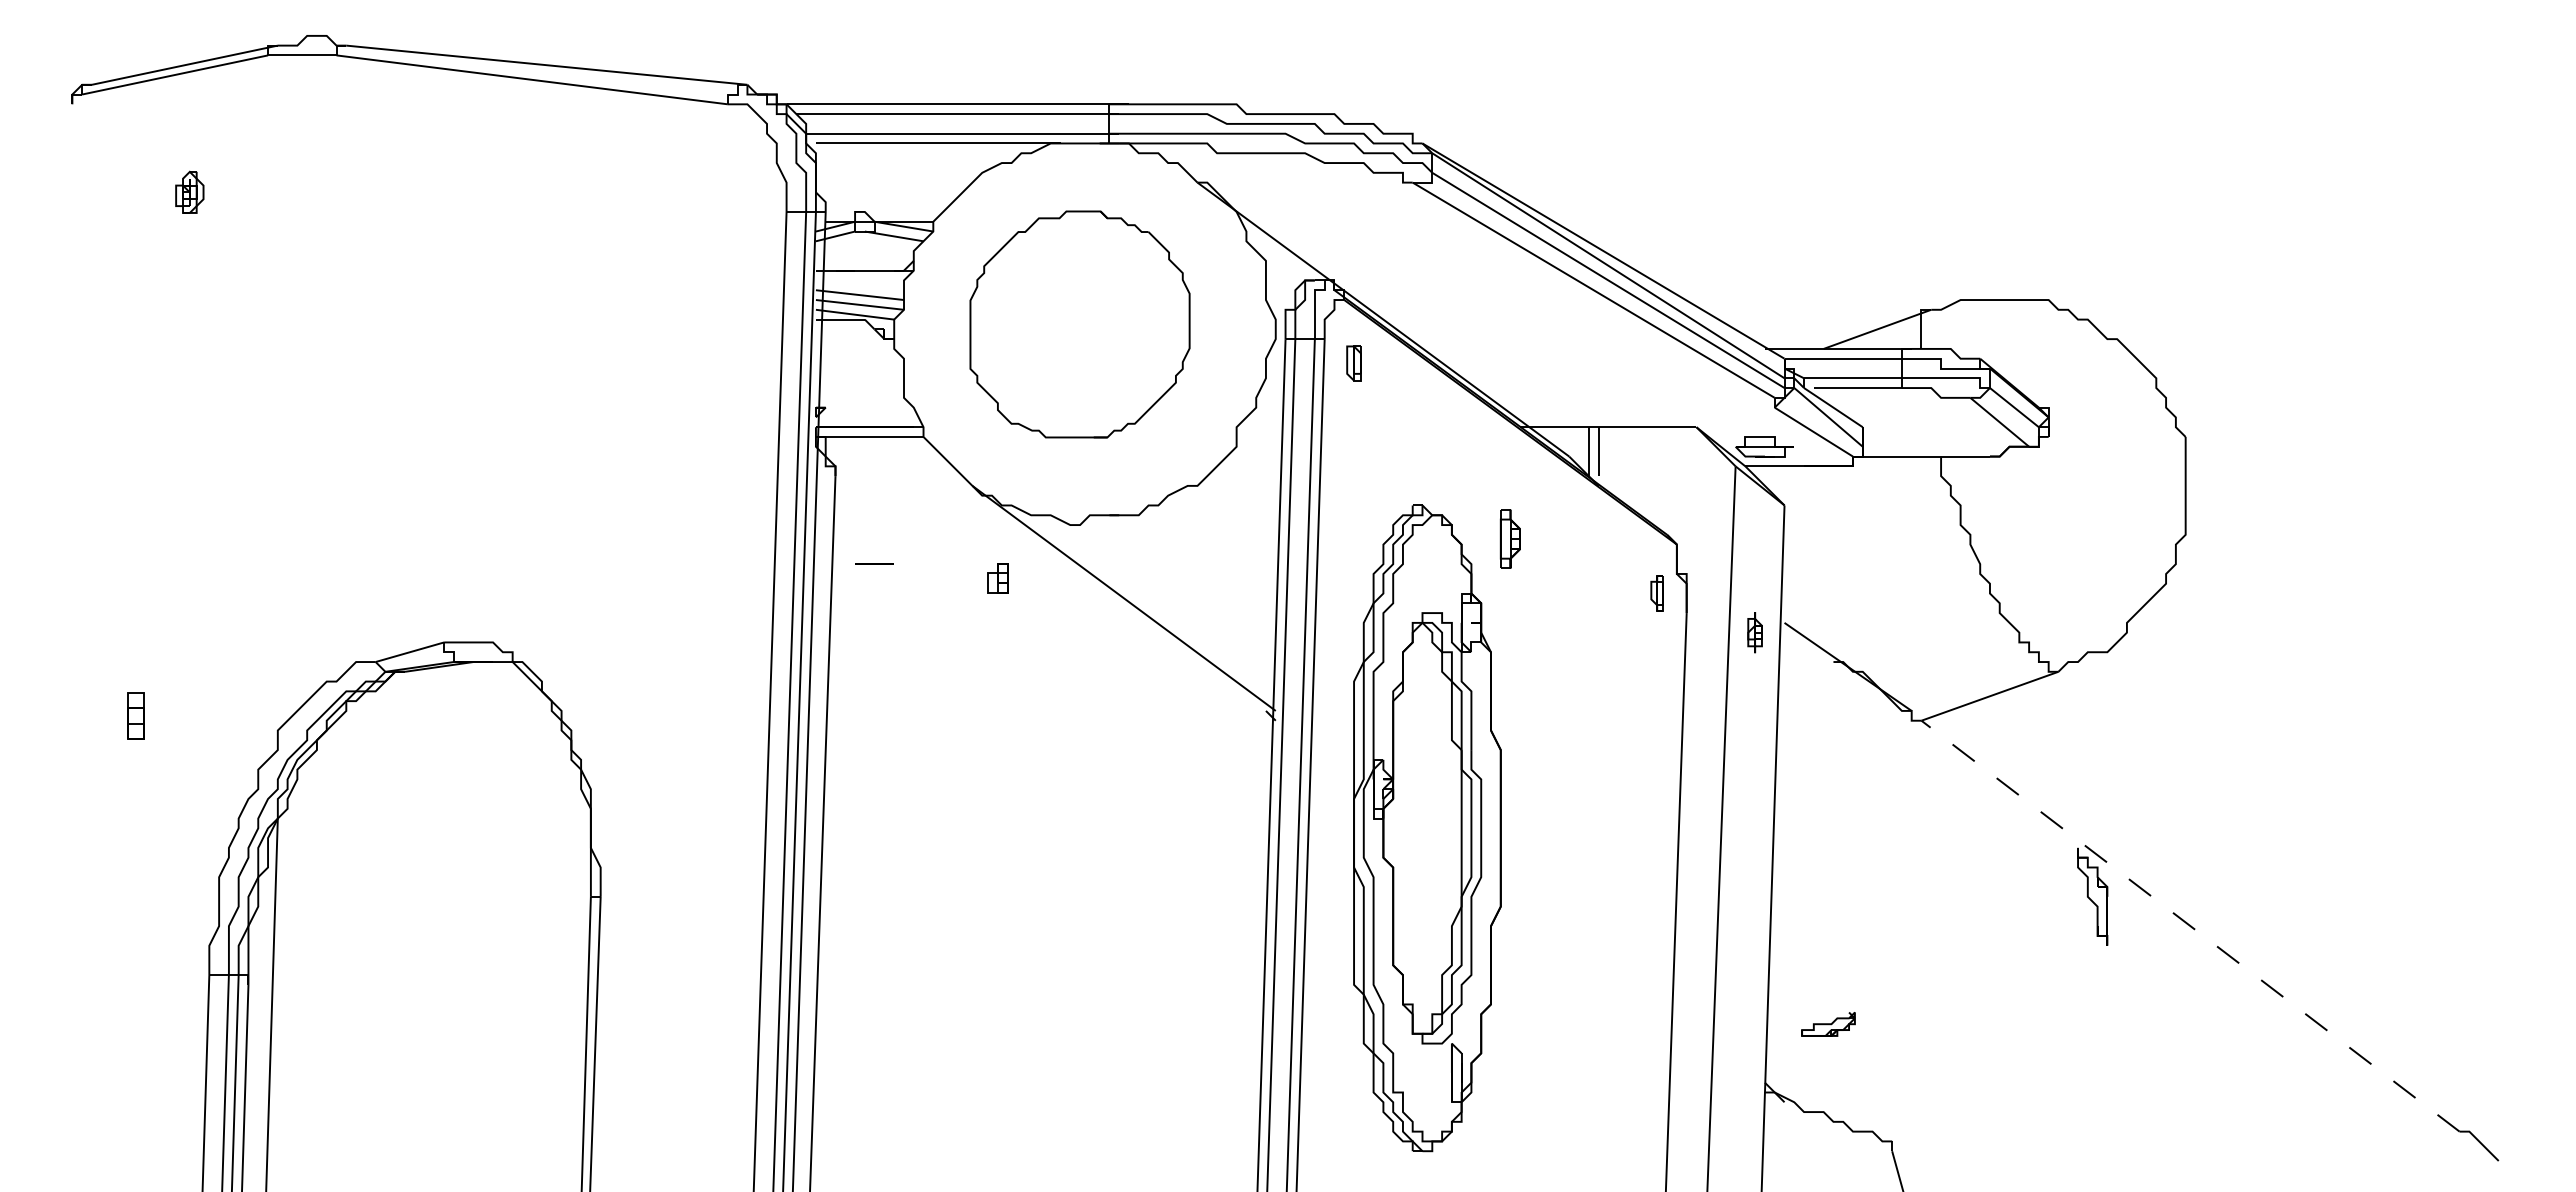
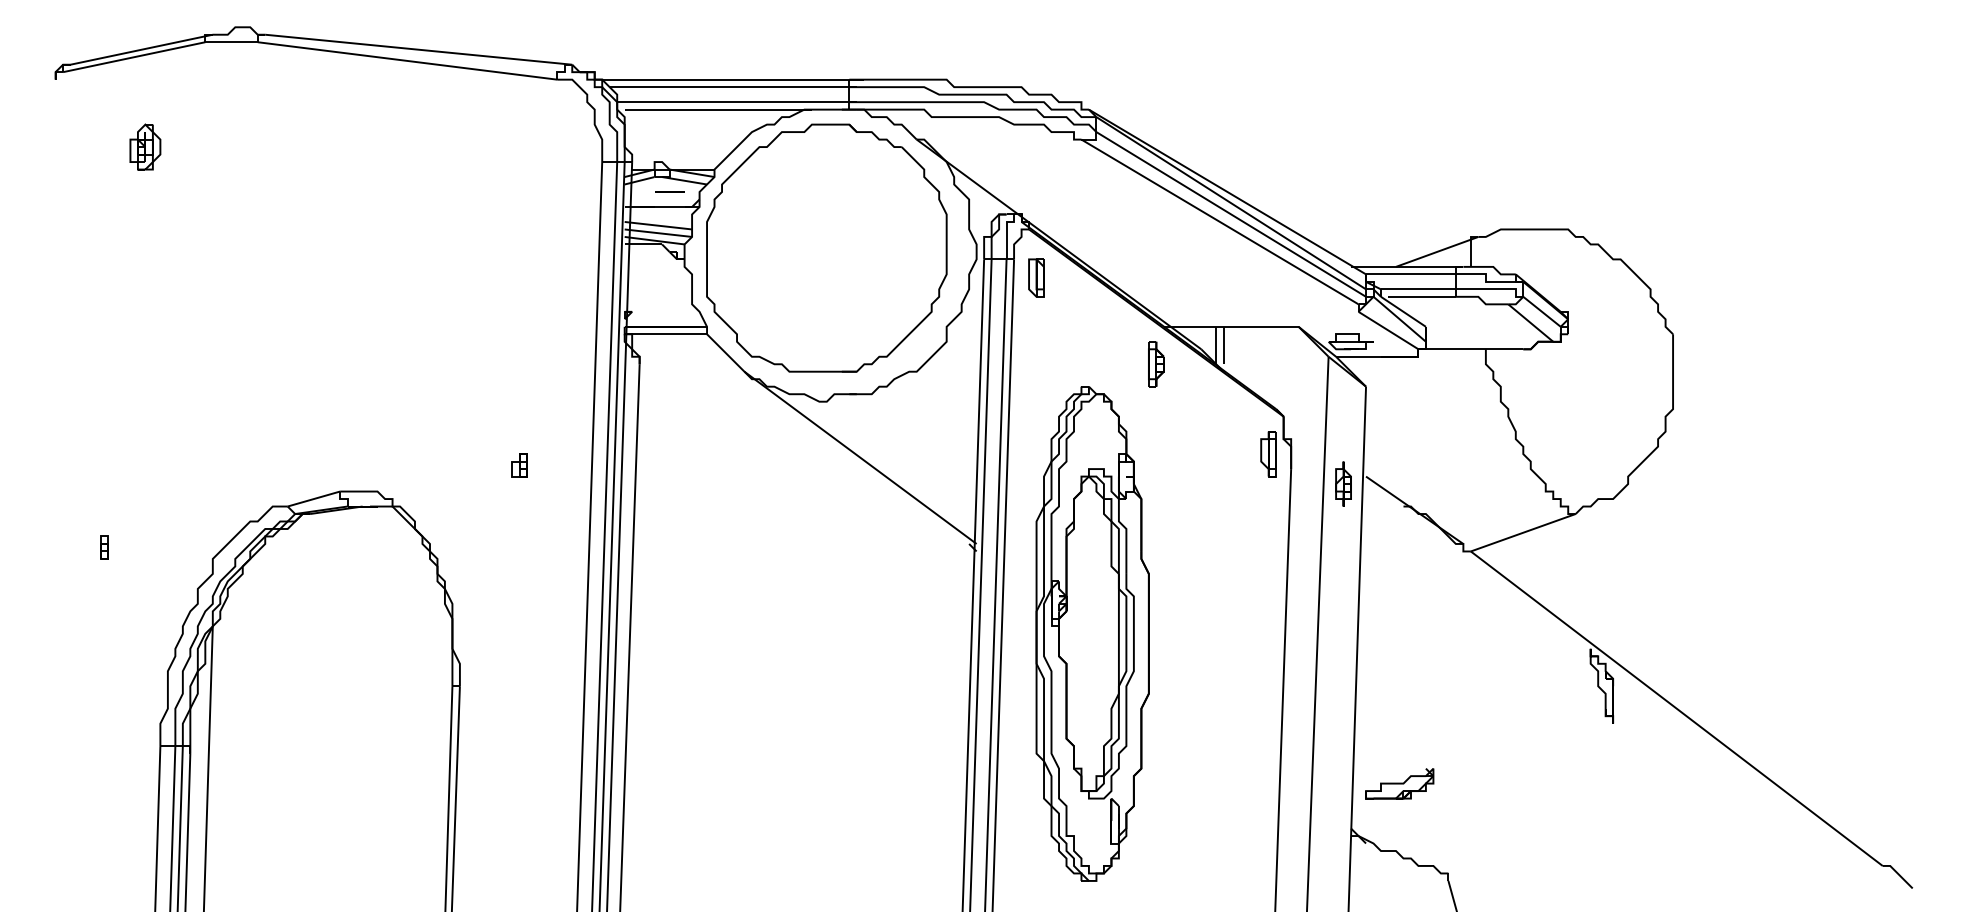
part: (189, 192) -> (145, 147), size x1.43
part: (1079, 324) -> (826, 248), size x1.43
part: (1353, 363) -> (1036, 278), size x1.43
part: (1509, 538) -> (1155, 363), moved
line: (874, 563) -> (669, 191), moved
part: (997, 578) -> (519, 465), moved
part: (1656, 593) -> (1268, 454), size x1.67
part: (1754, 632) -> (1343, 483), size x1.43
part: (135, 715) -> (103, 547), size x0.62
line: (2190, 926) -> (1676, 708), dashed -> solid
part: (1828, 1024) -> (1399, 783), size x1.67

